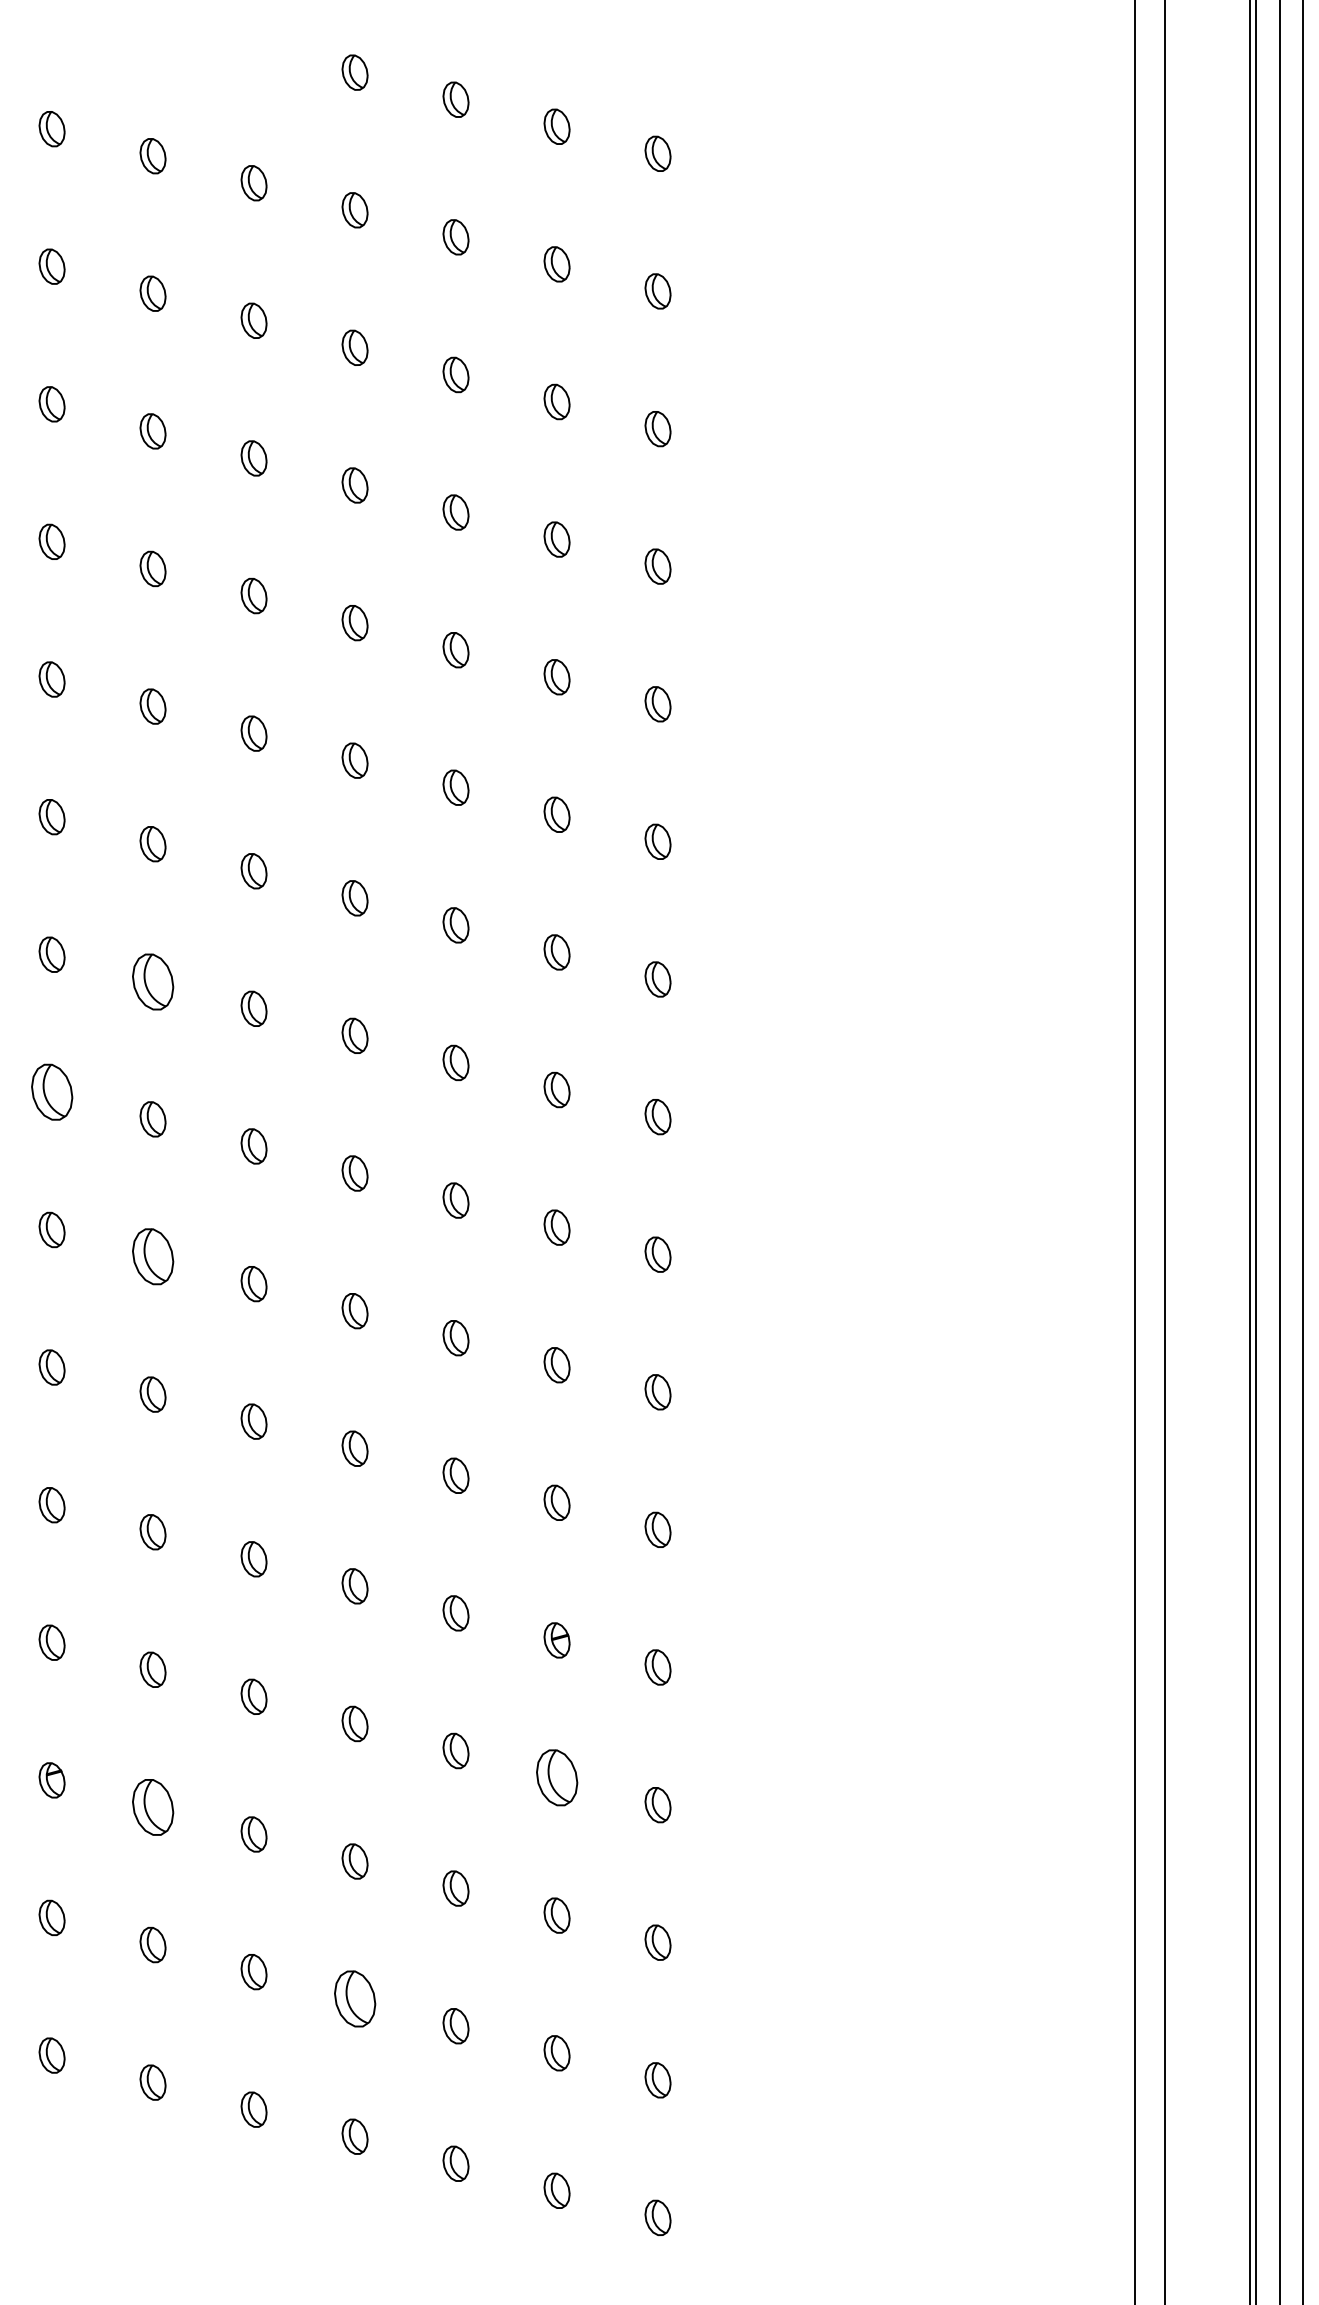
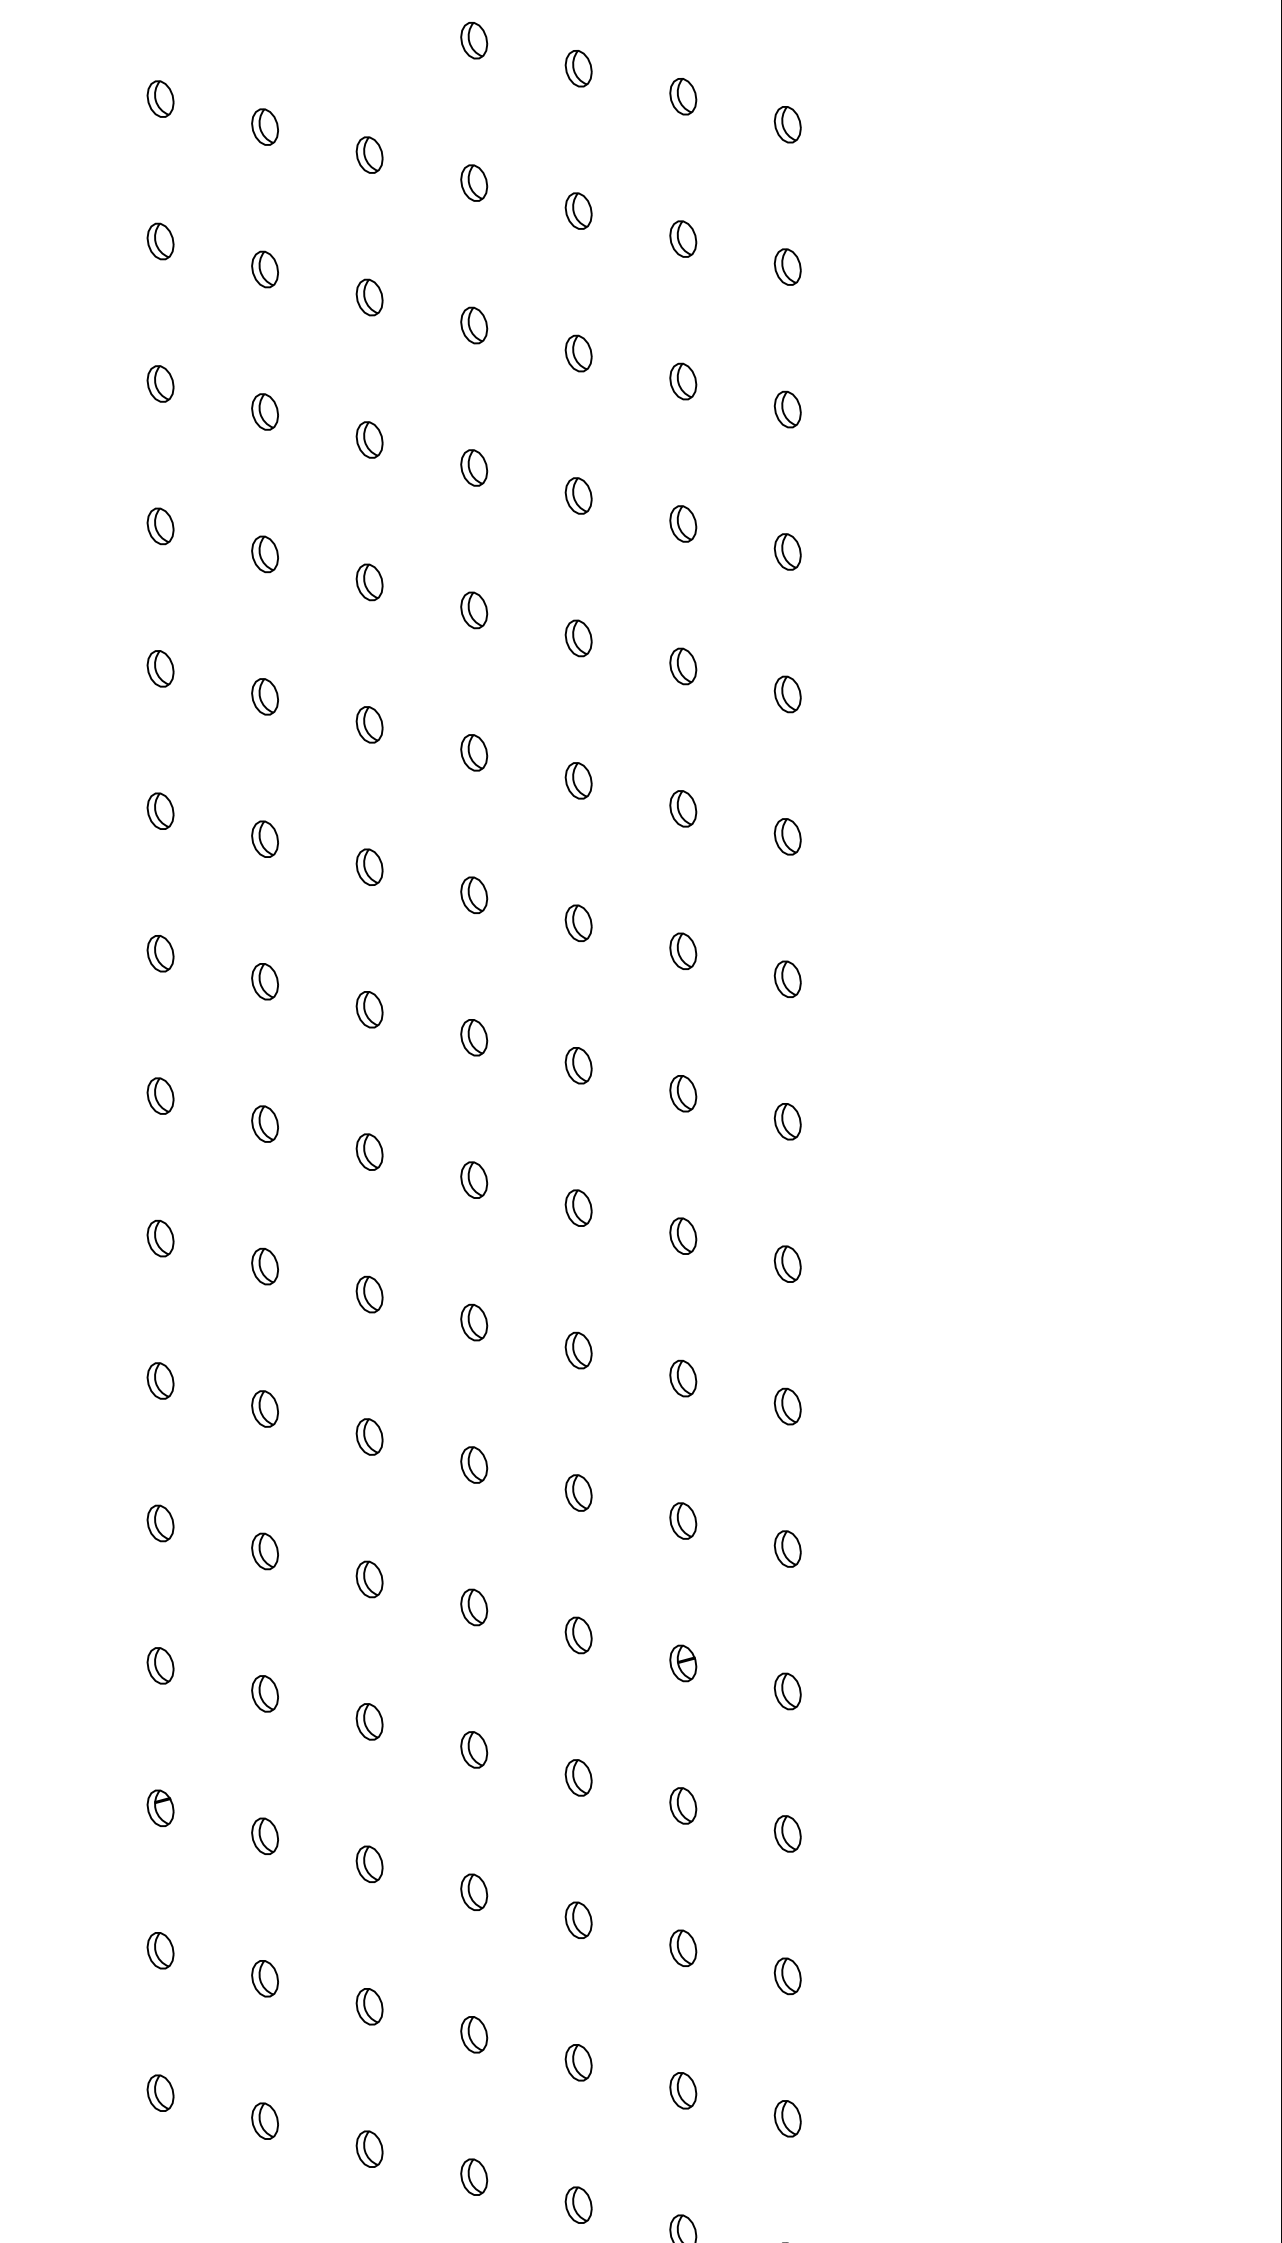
part: (152, 981) -> (264, 981), size x0.62
part: (51, 1092) -> (159, 1096), size x0.62
part: (152, 1257) -> (264, 1267), size x0.62
part: (556, 1778) -> (682, 1806), size x0.62
part: (152, 1807) -> (264, 1836), size x0.62
part: (354, 1999) -> (473, 2035), size x0.62

